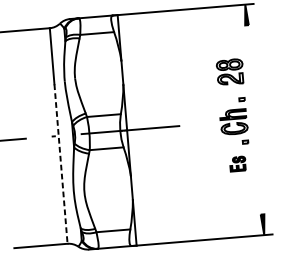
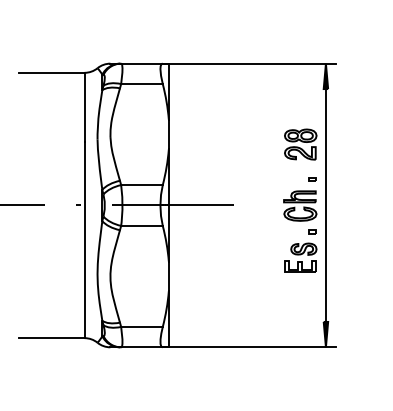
line: (254, 119) -> (325, 205), added
part: (237, 163) -> (300, 257), size x1.67
line: (60, 164) -> (84, 240), dashed -> solid

